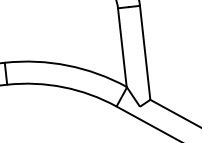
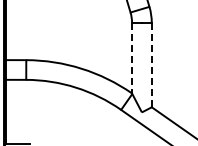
line: (122, 47) -> (132, 58), solid -> dashed
line: (144, 52) -> (151, 64), solid -> dashed

